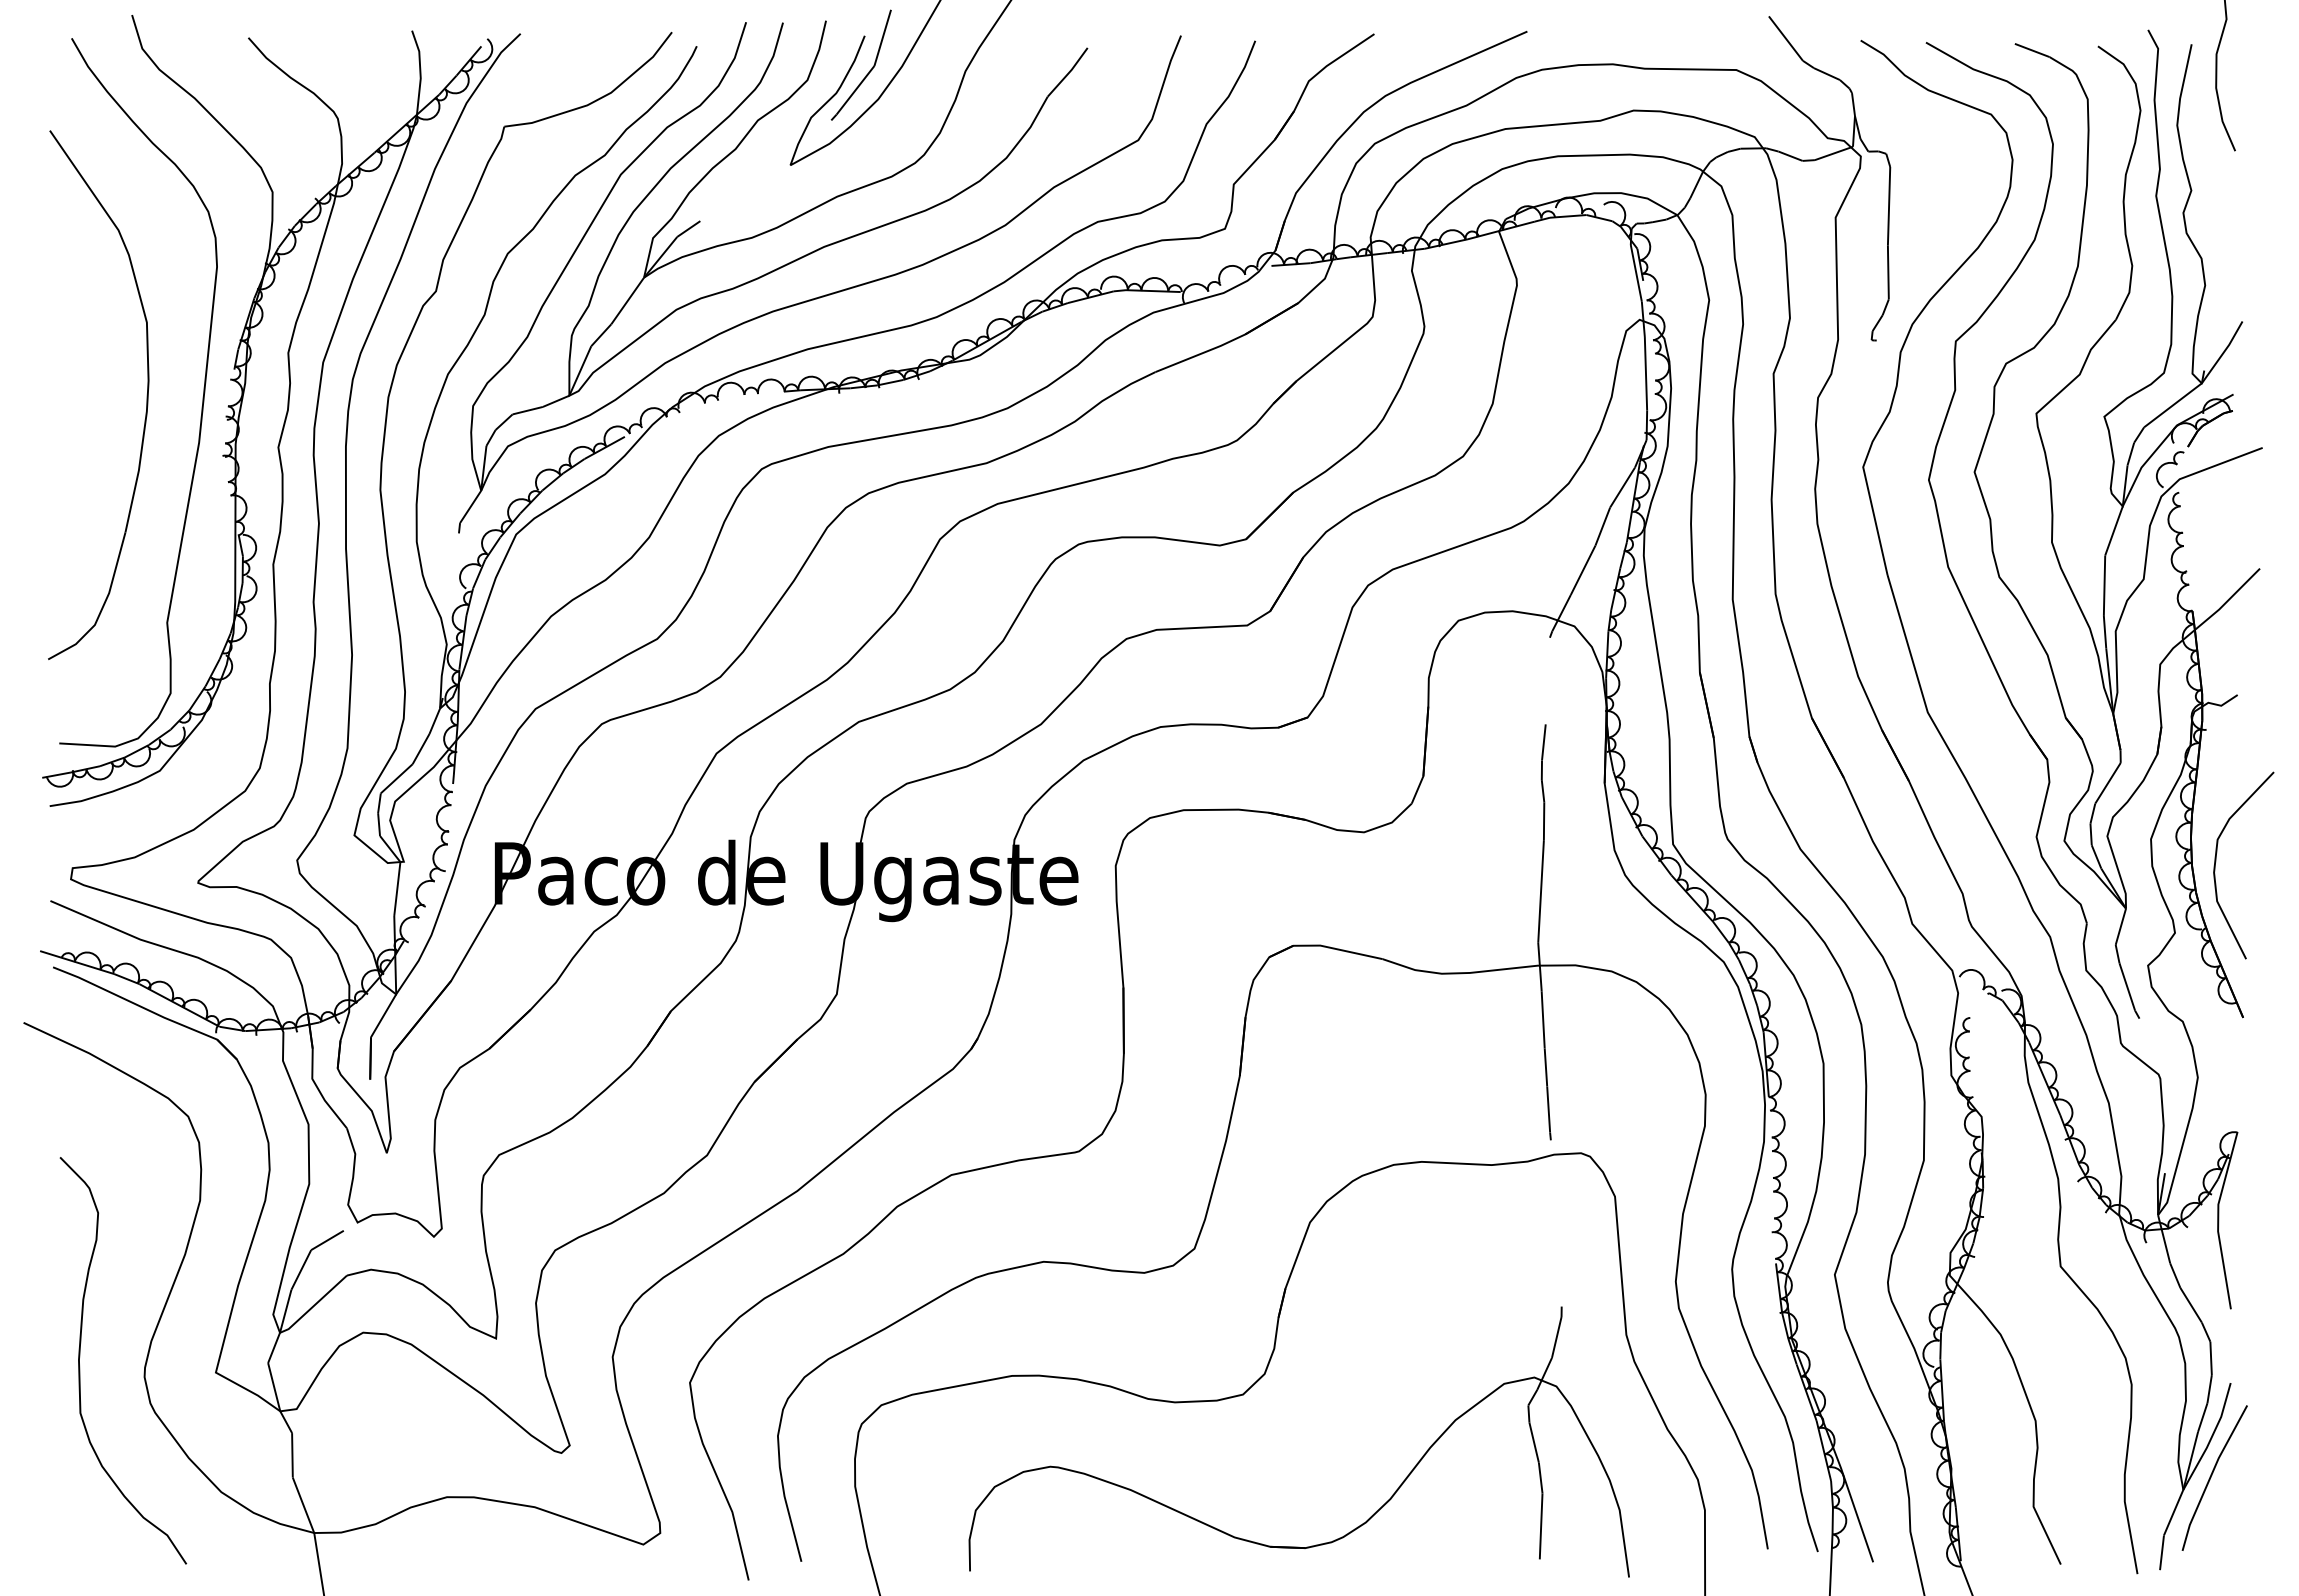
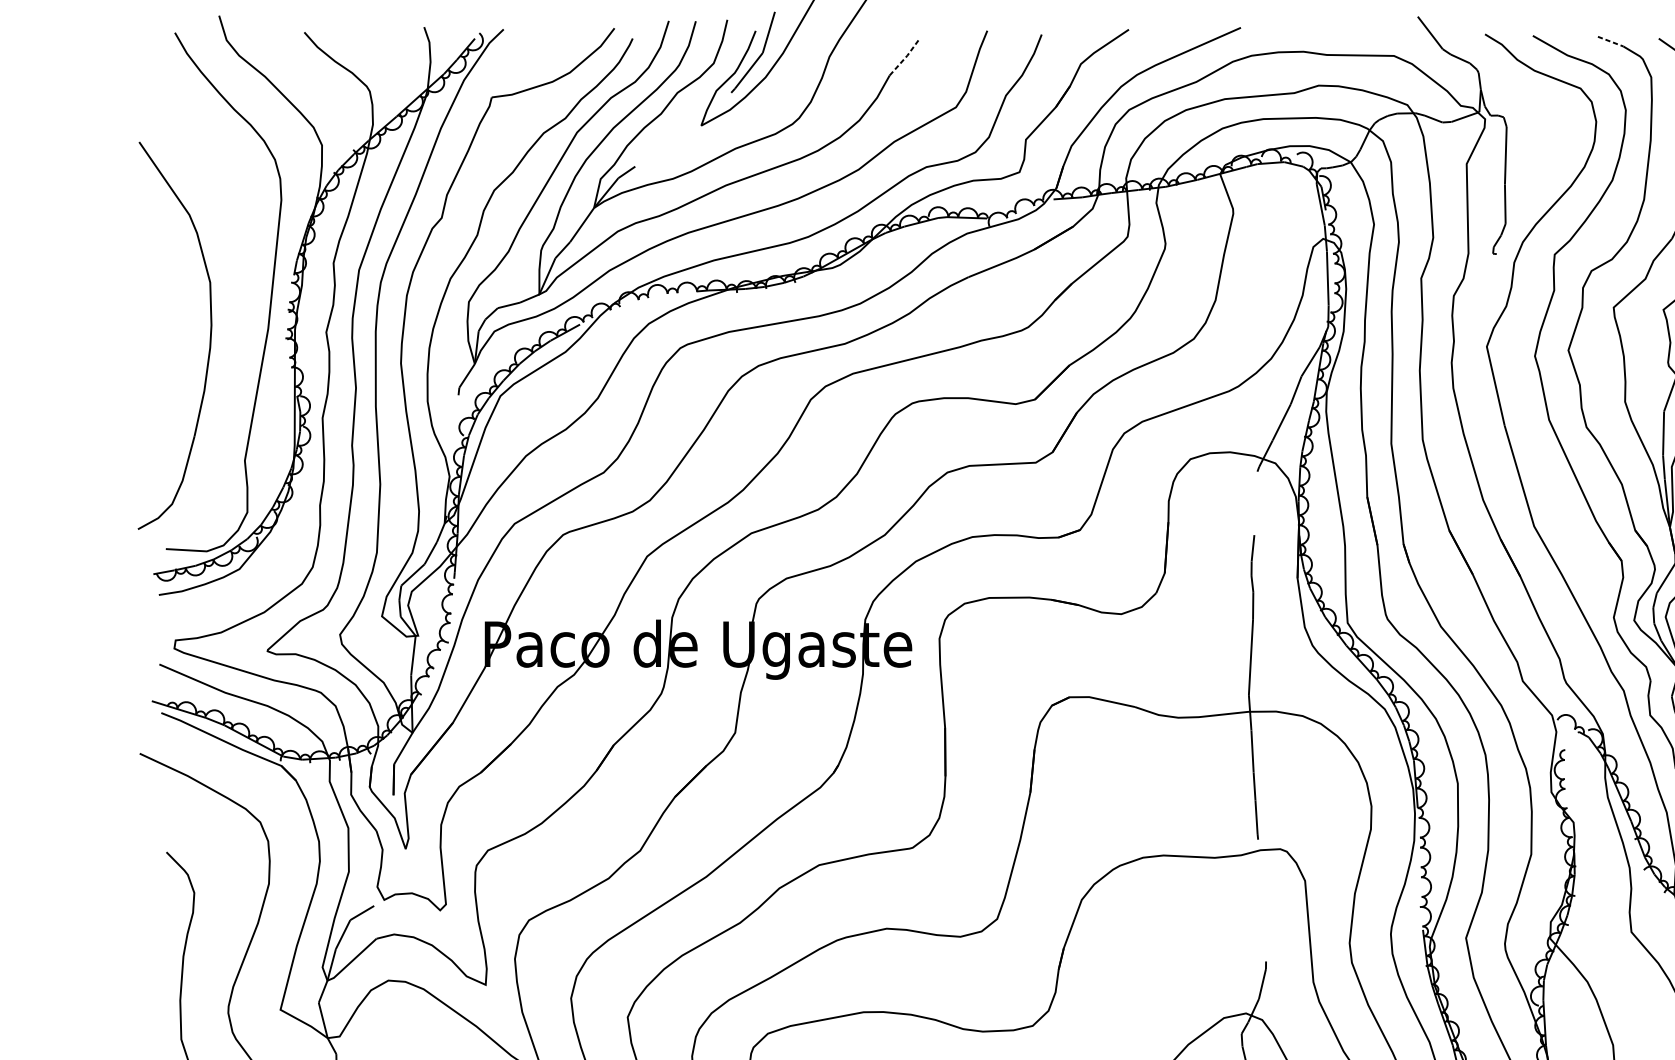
line: (2032, 50) -> (1610, 41), solid -> dashed
line: (1069, 72) -> (905, 57), solid -> dashed
part: (146, 394) -> (209, 335), moved

